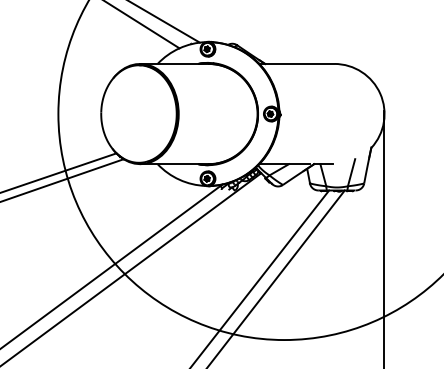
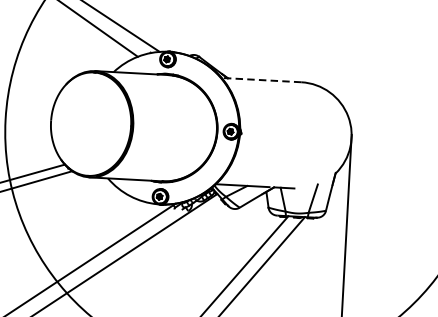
line: (296, 63) -> (261, 79), solid -> dashed

